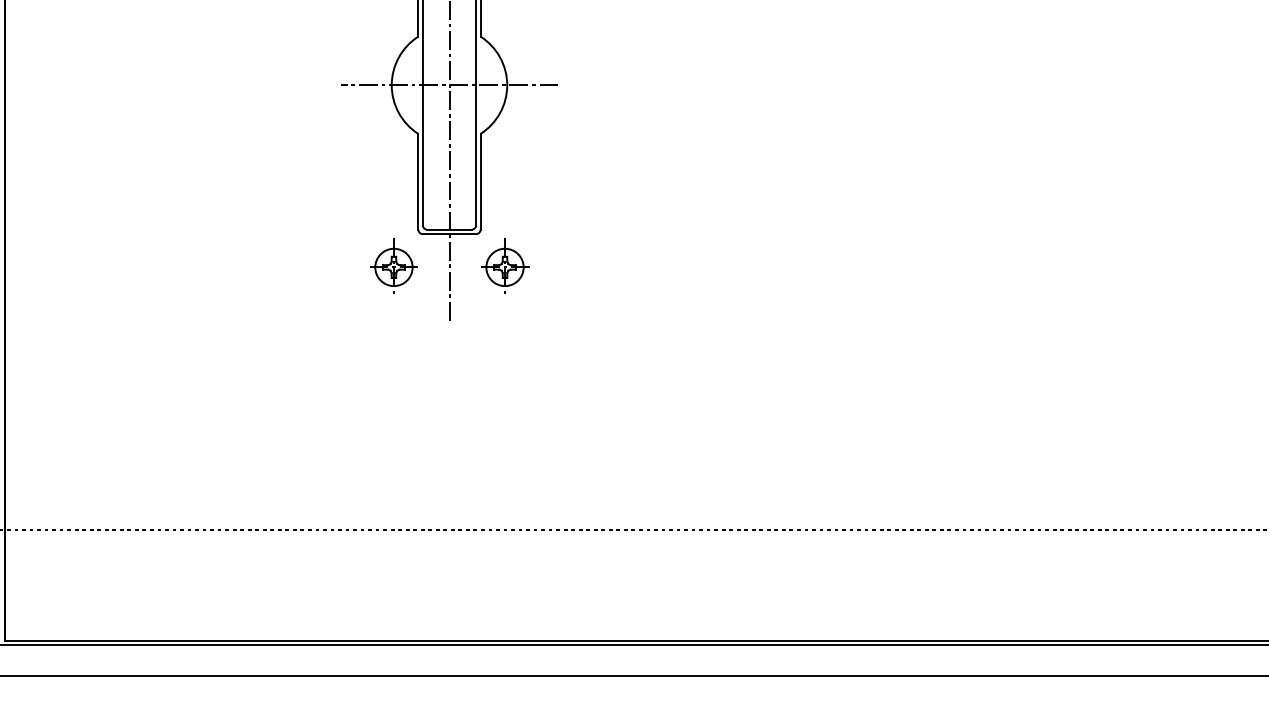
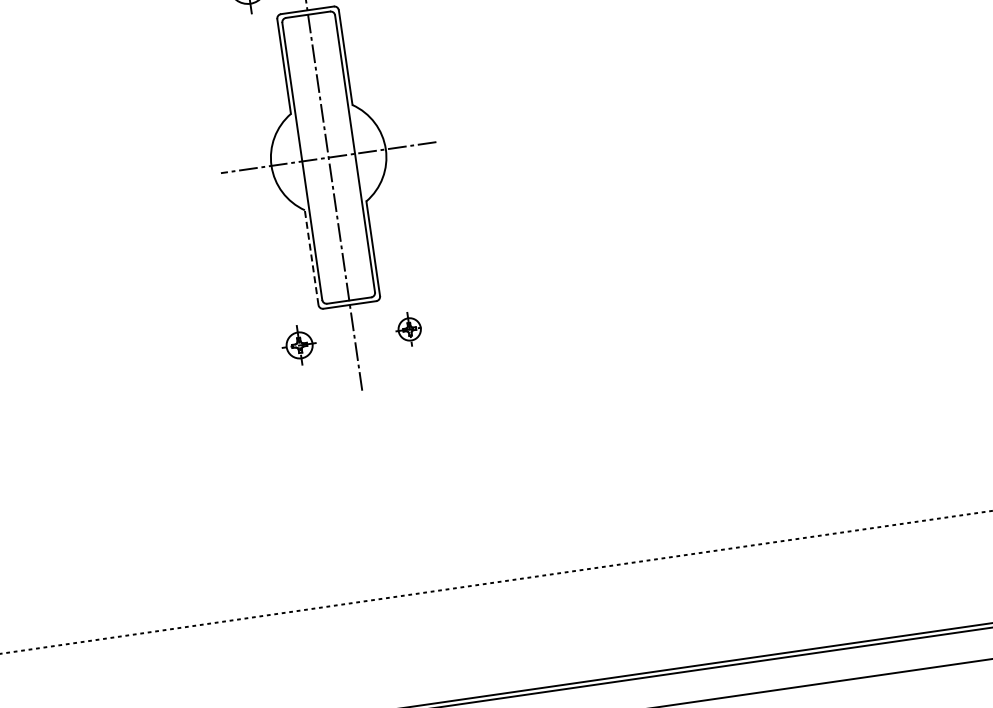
line: (418, 181) -> (311, 257), solid -> dashed
part: (393, 265) -> (298, 344), size x0.7
part: (505, 265) -> (409, 328), size x0.6

